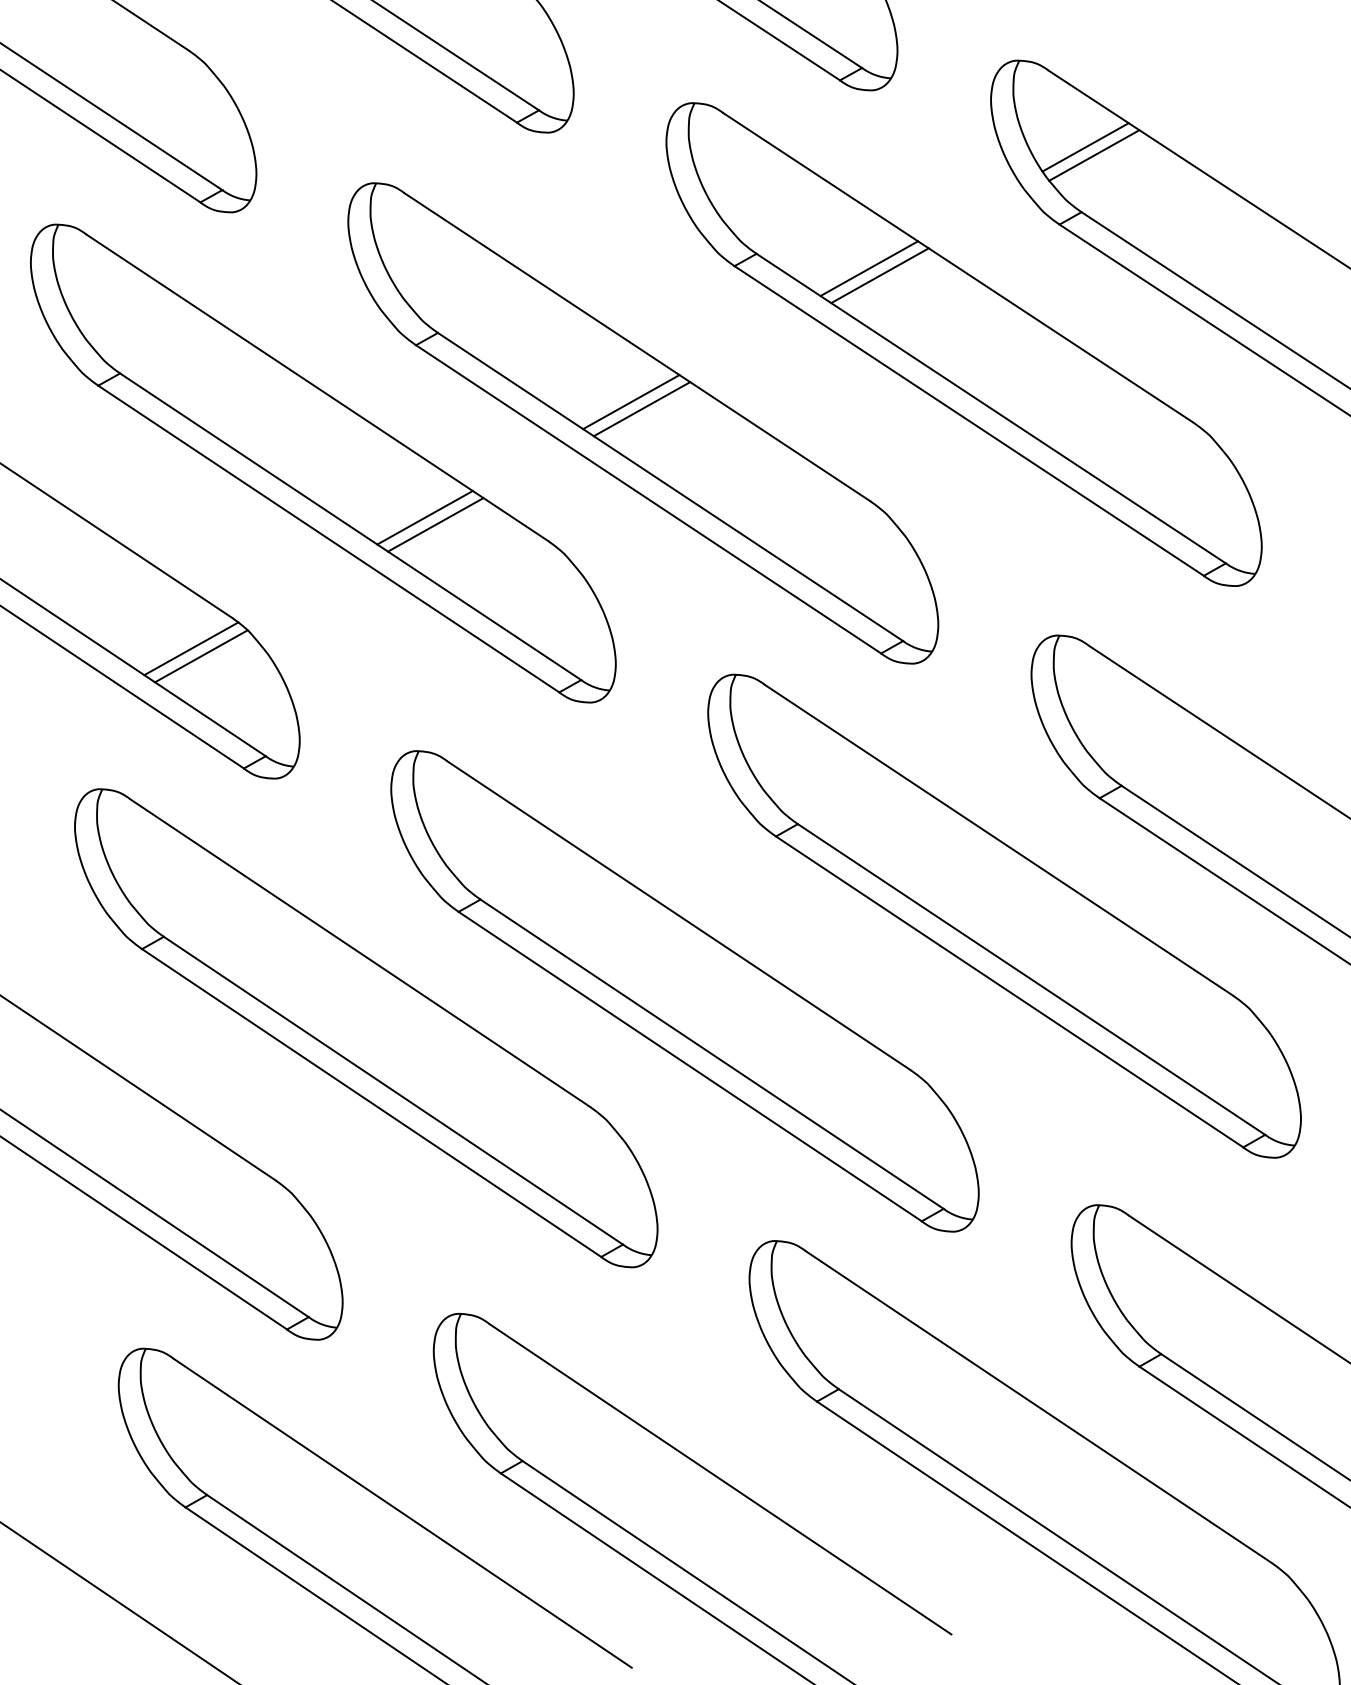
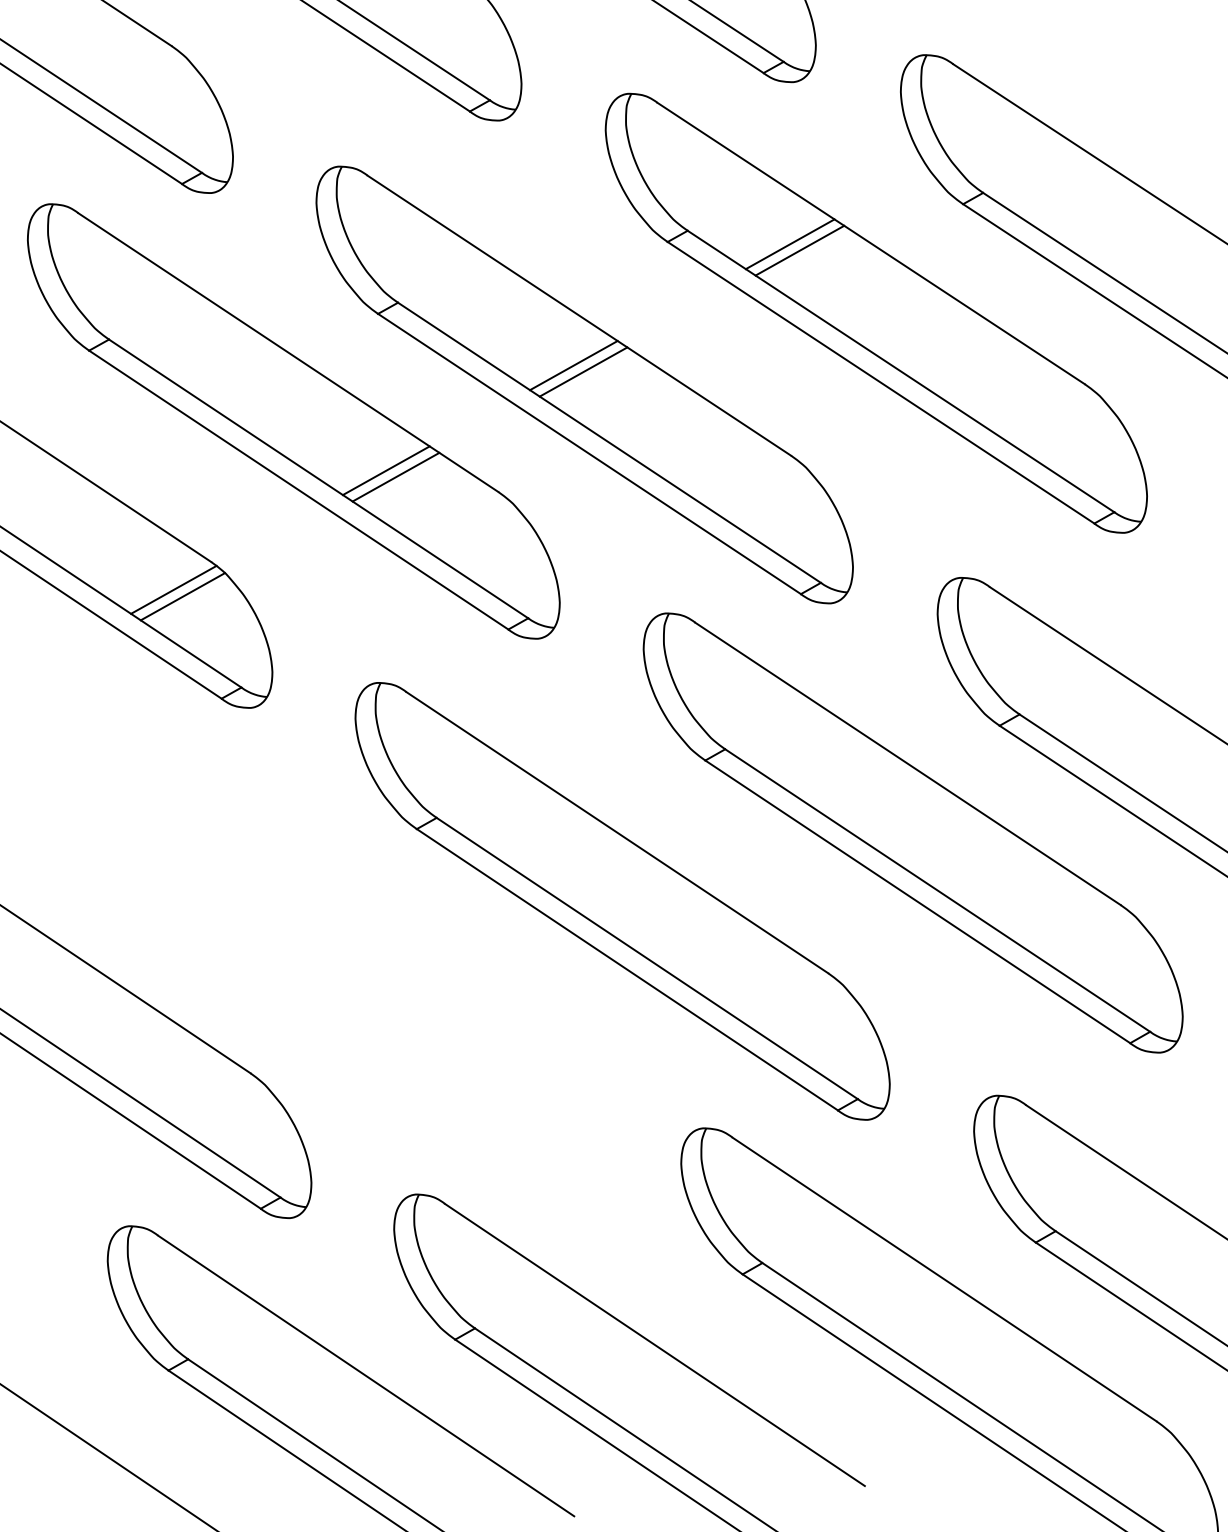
line: (1085, 147) -> (986, 134), removed
line: (1094, 155) -> (994, 141), removed
part: (366, 1028) -> (333, 935), removed

